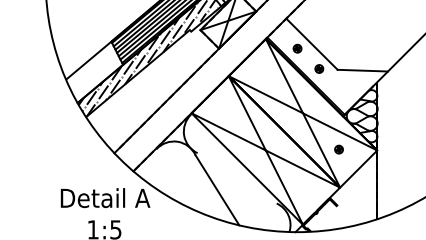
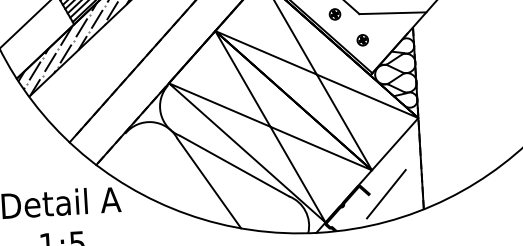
part: (338, 149) -> (362, 40), moved
line: (236, 178) -> (233, 166), added
line: (349, 205) -> (385, 193), added

